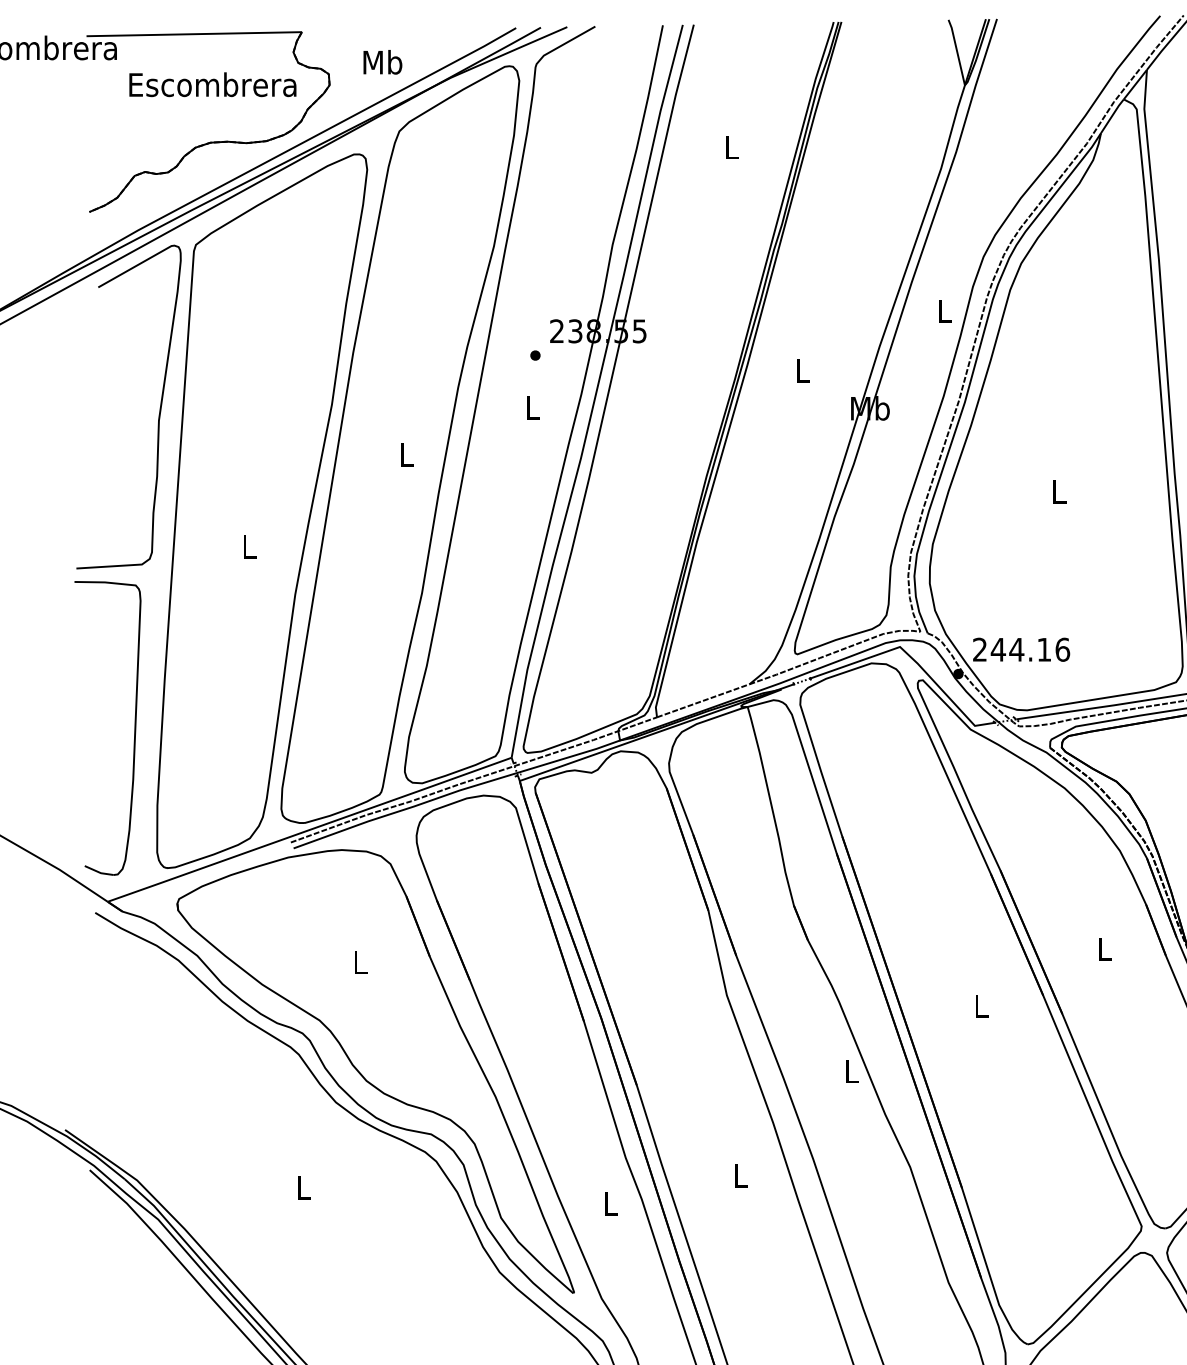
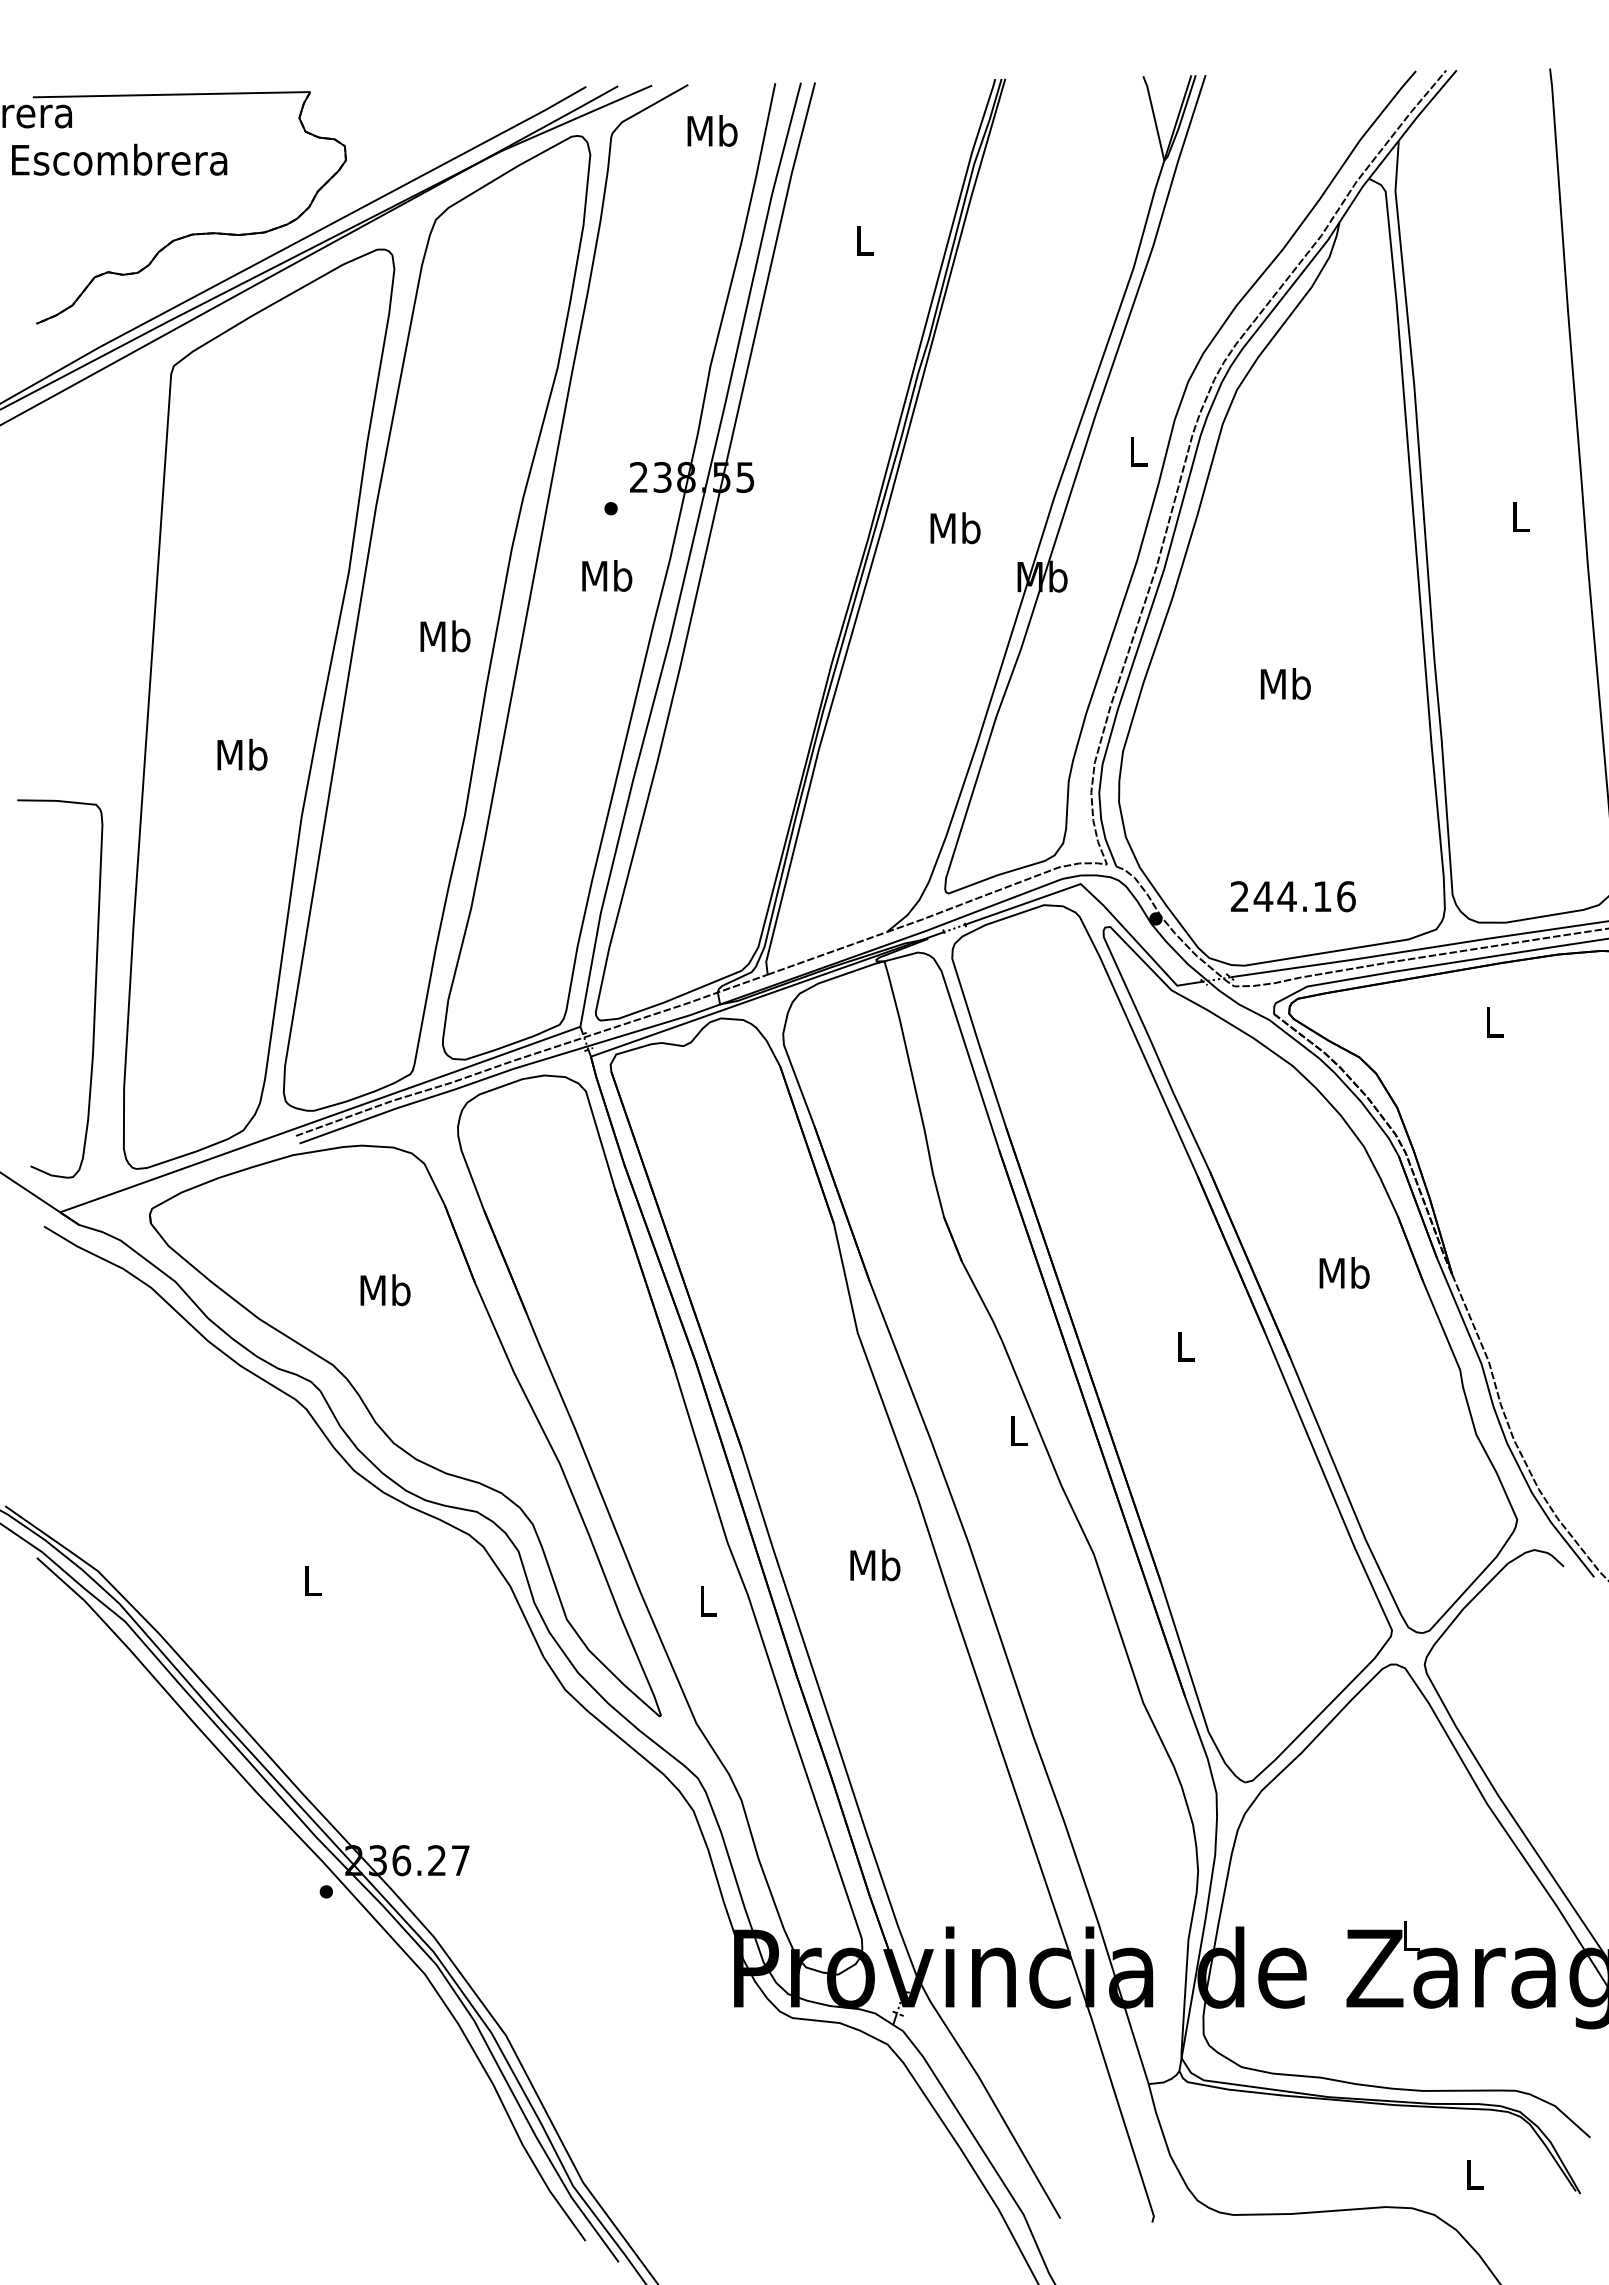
text: (382, 61) -> (712, 130), moved
text: (212, 84) -> (119, 159), moved
text: (802, 370) -> (955, 528), L -> Mb
text: (532, 407) -> (607, 575), L -> Mb
curve: (159, 411) -> (126, 580), removed
text: (406, 454) -> (445, 636), L -> Mb
text: (1058, 491) -> (1285, 683), L -> Mb
text: (249, 546) -> (242, 754), L -> Mb
text: (1020, 649) -> (1292, 896), moved
text: (1104, 948) -> (1344, 1272), L -> Mb
text: (360, 962) -> (385, 1290), L -> Mb
text: (740, 1175) -> (875, 1565), L -> Mb

